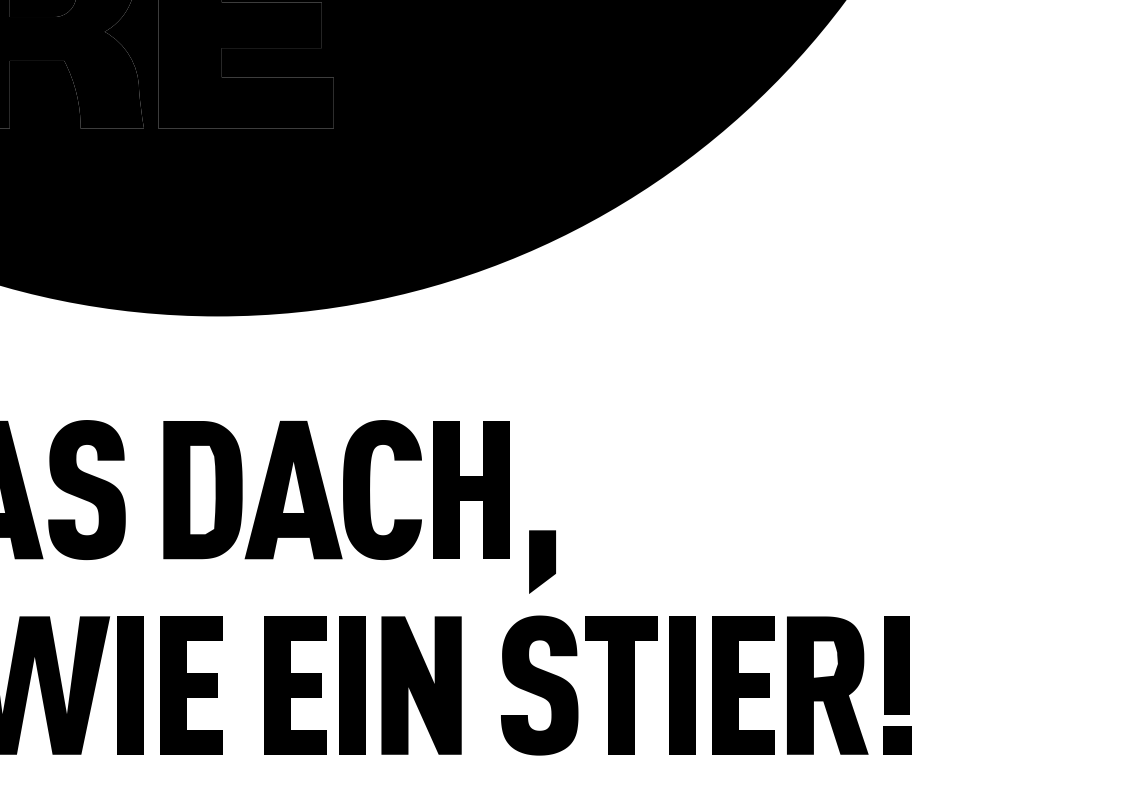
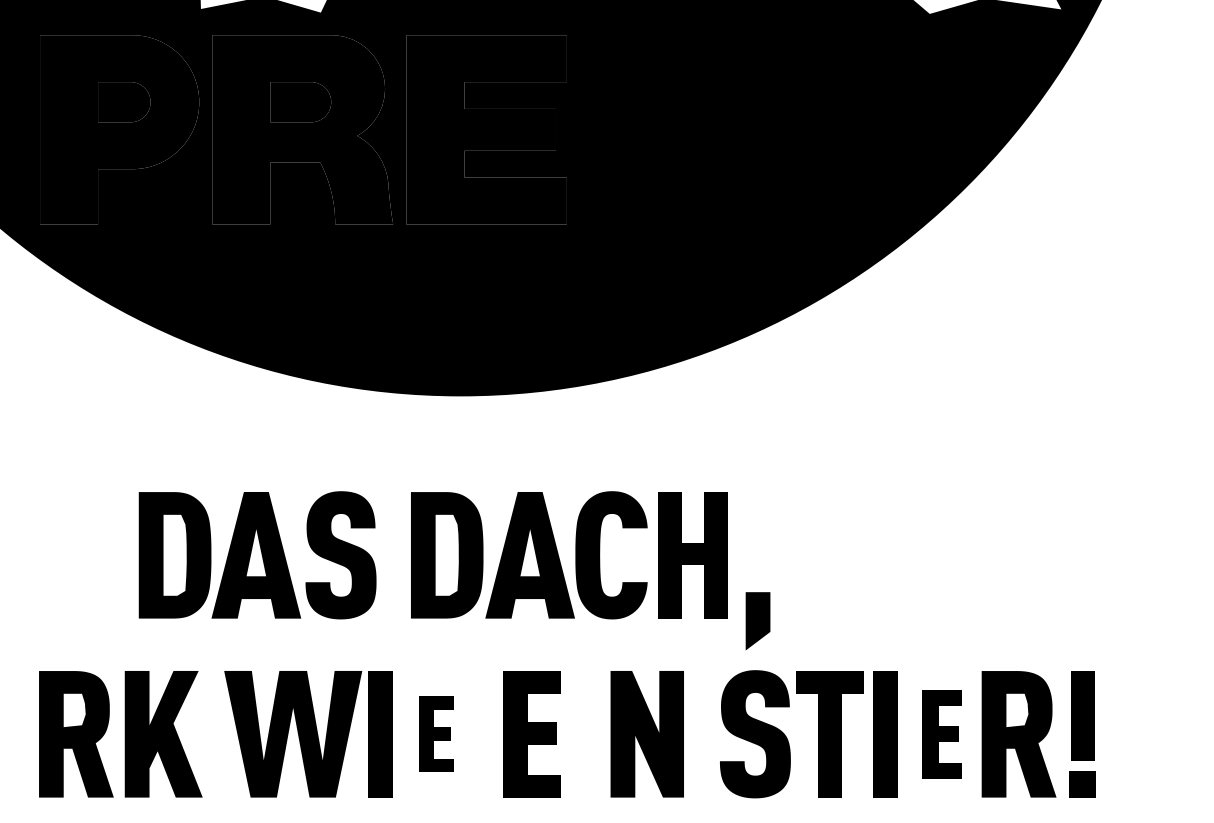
part: (191, 685) -> (436, 734), size x0.6
part: (351, 685) -> (583, 734), removed
part: (743, 685) -> (941, 734), size x0.7

